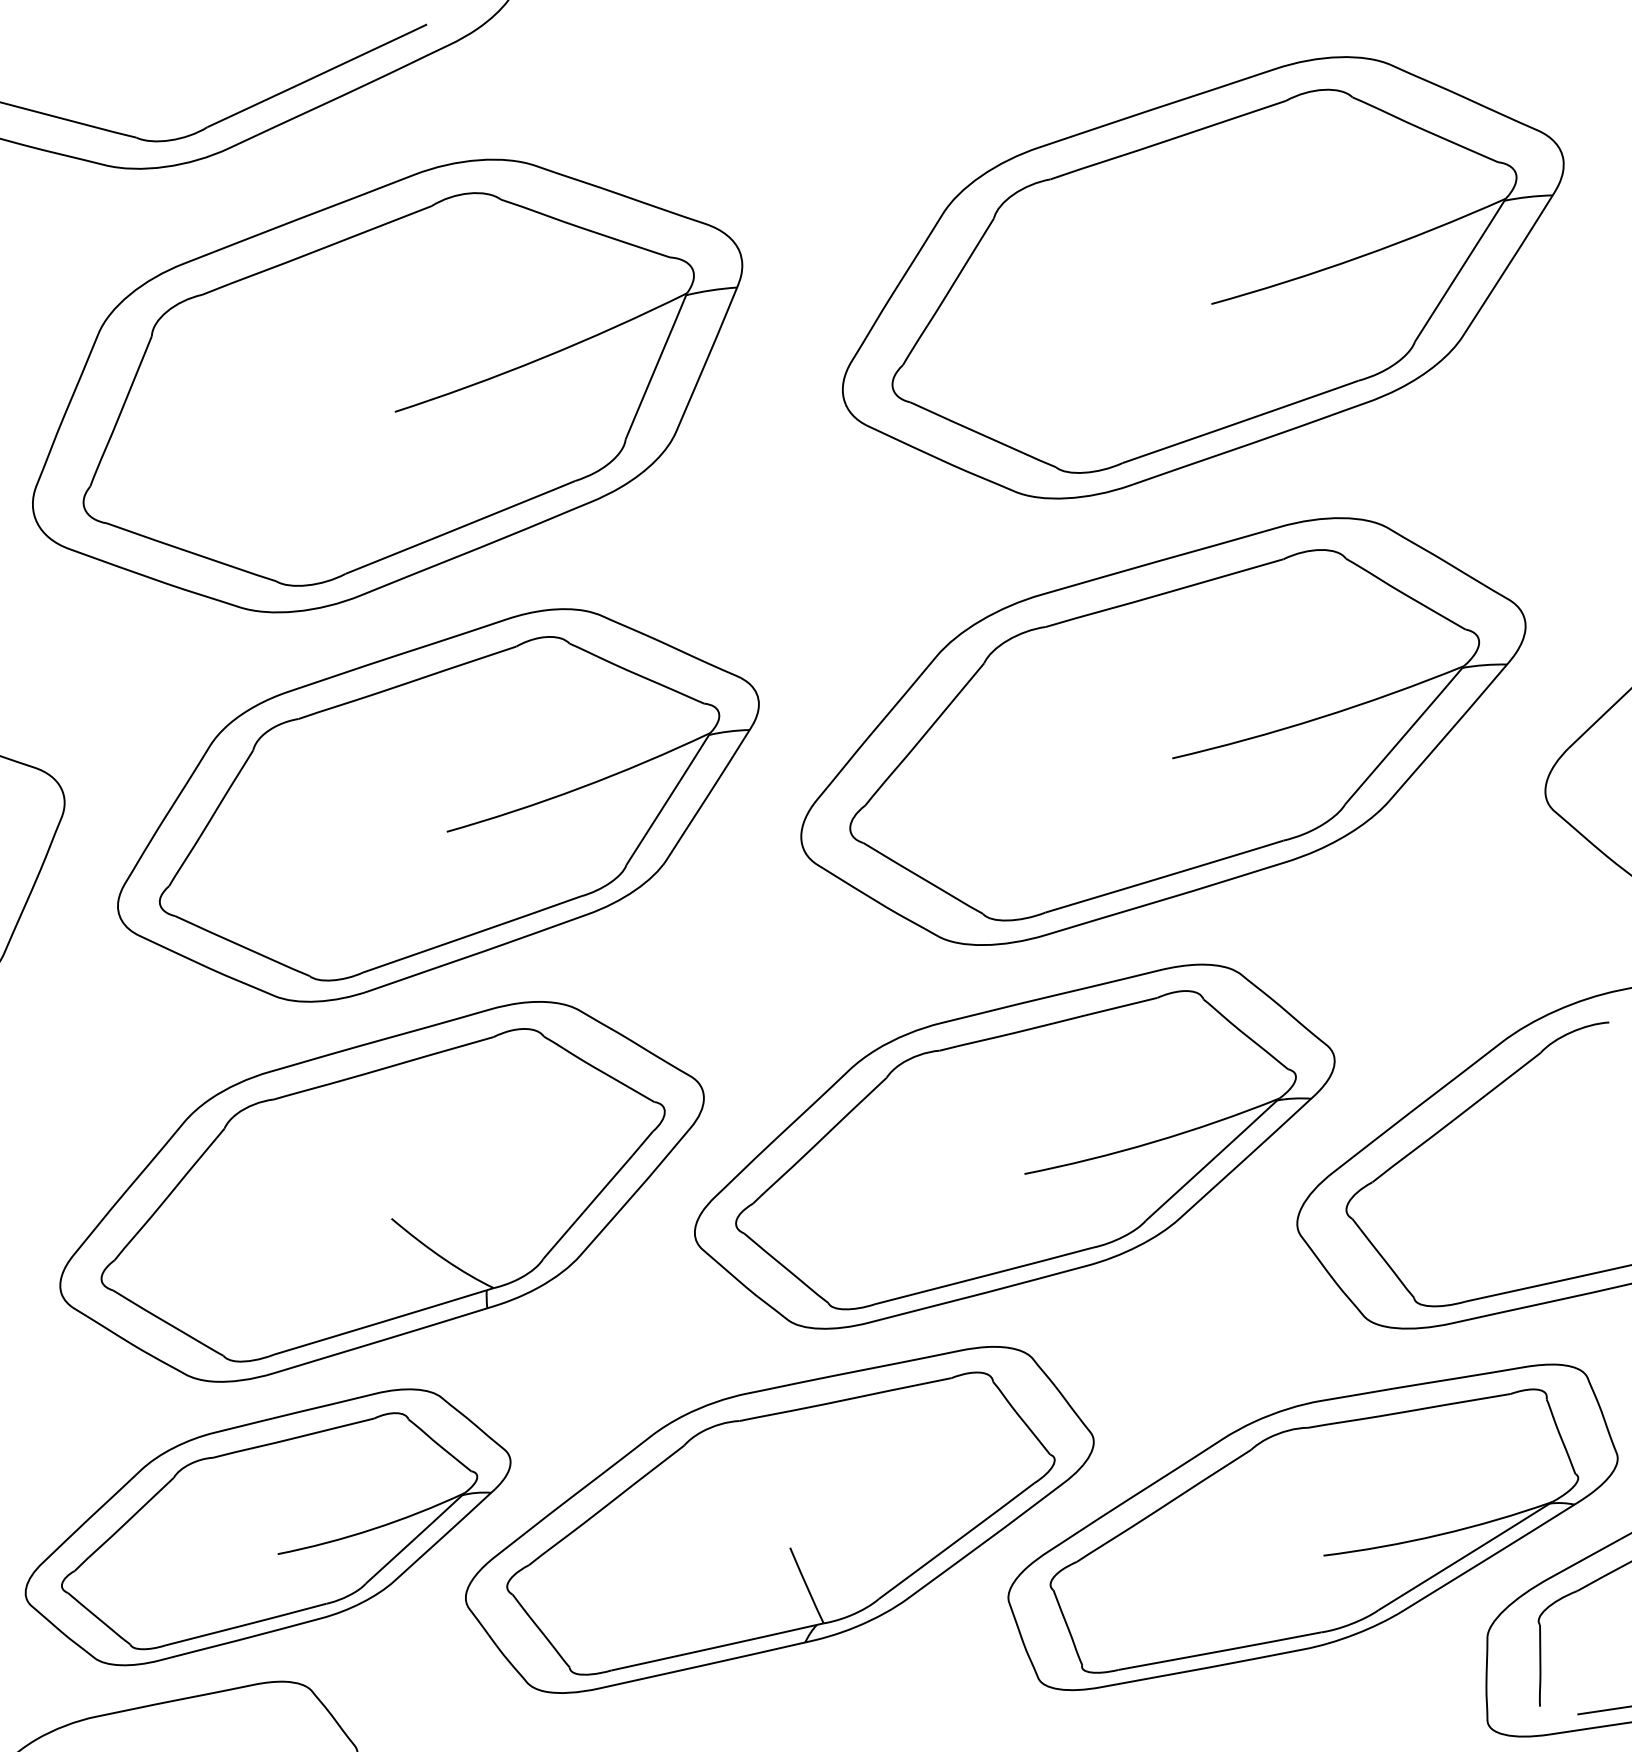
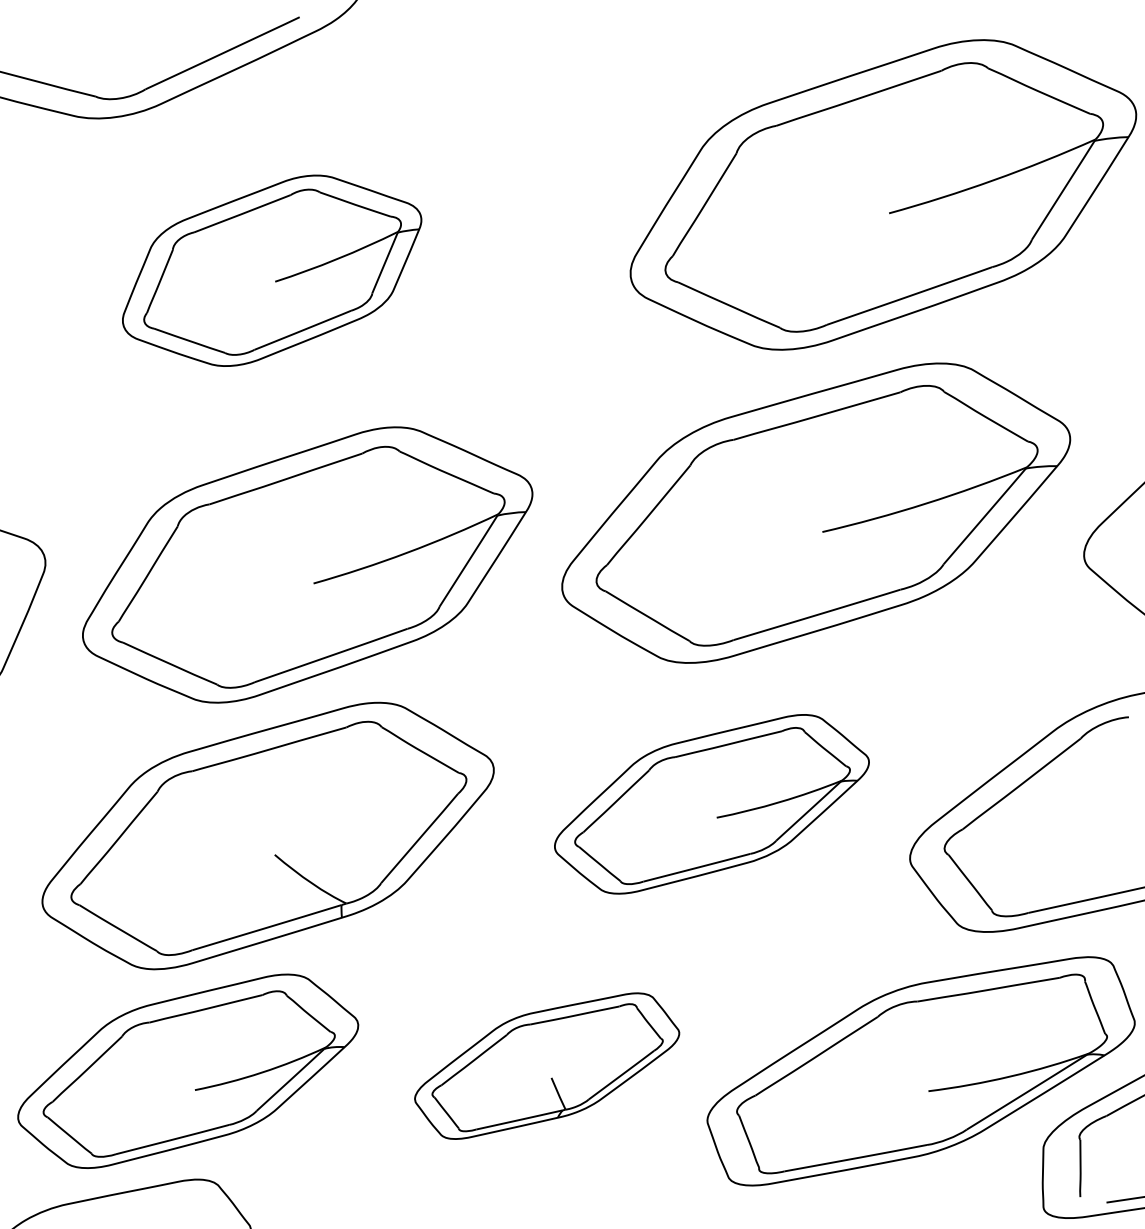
part: (1203, 277) -> (883, 194), moved
part: (387, 385) -> (271, 270), size x0.6
part: (1014, 1146) -> (711, 804), size x0.7
part: (779, 1519) -> (546, 1065), size x0.6

